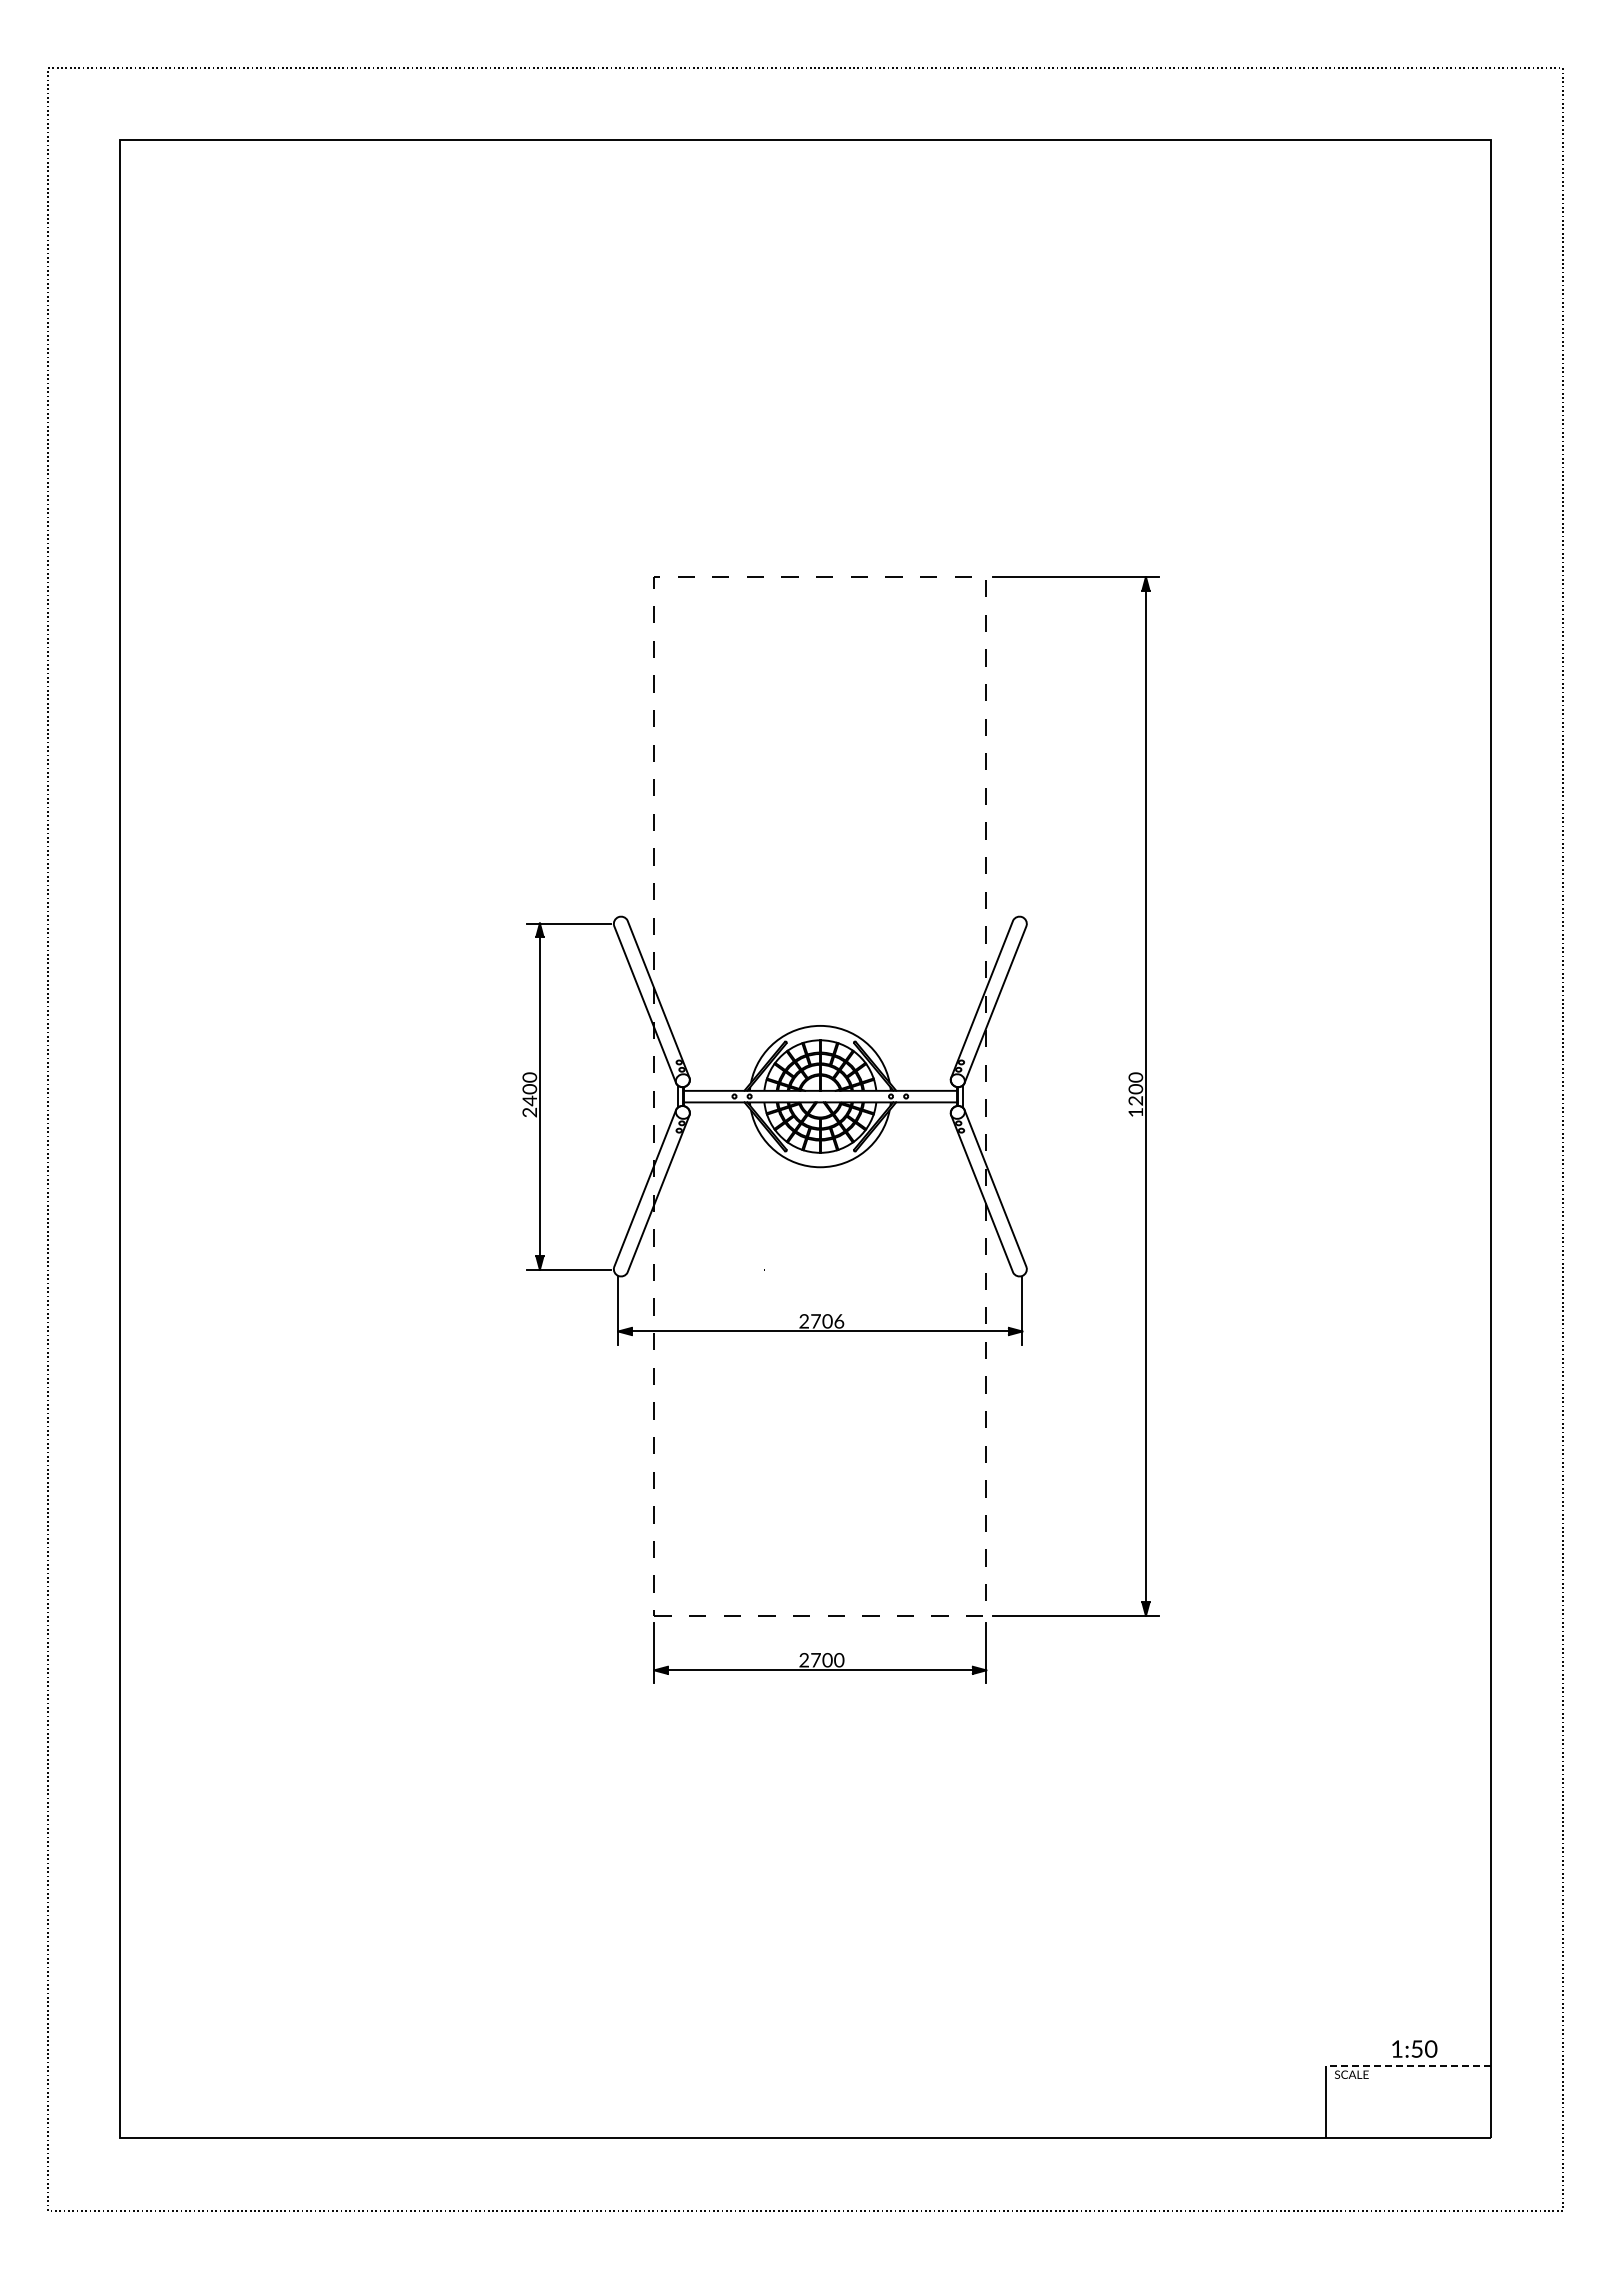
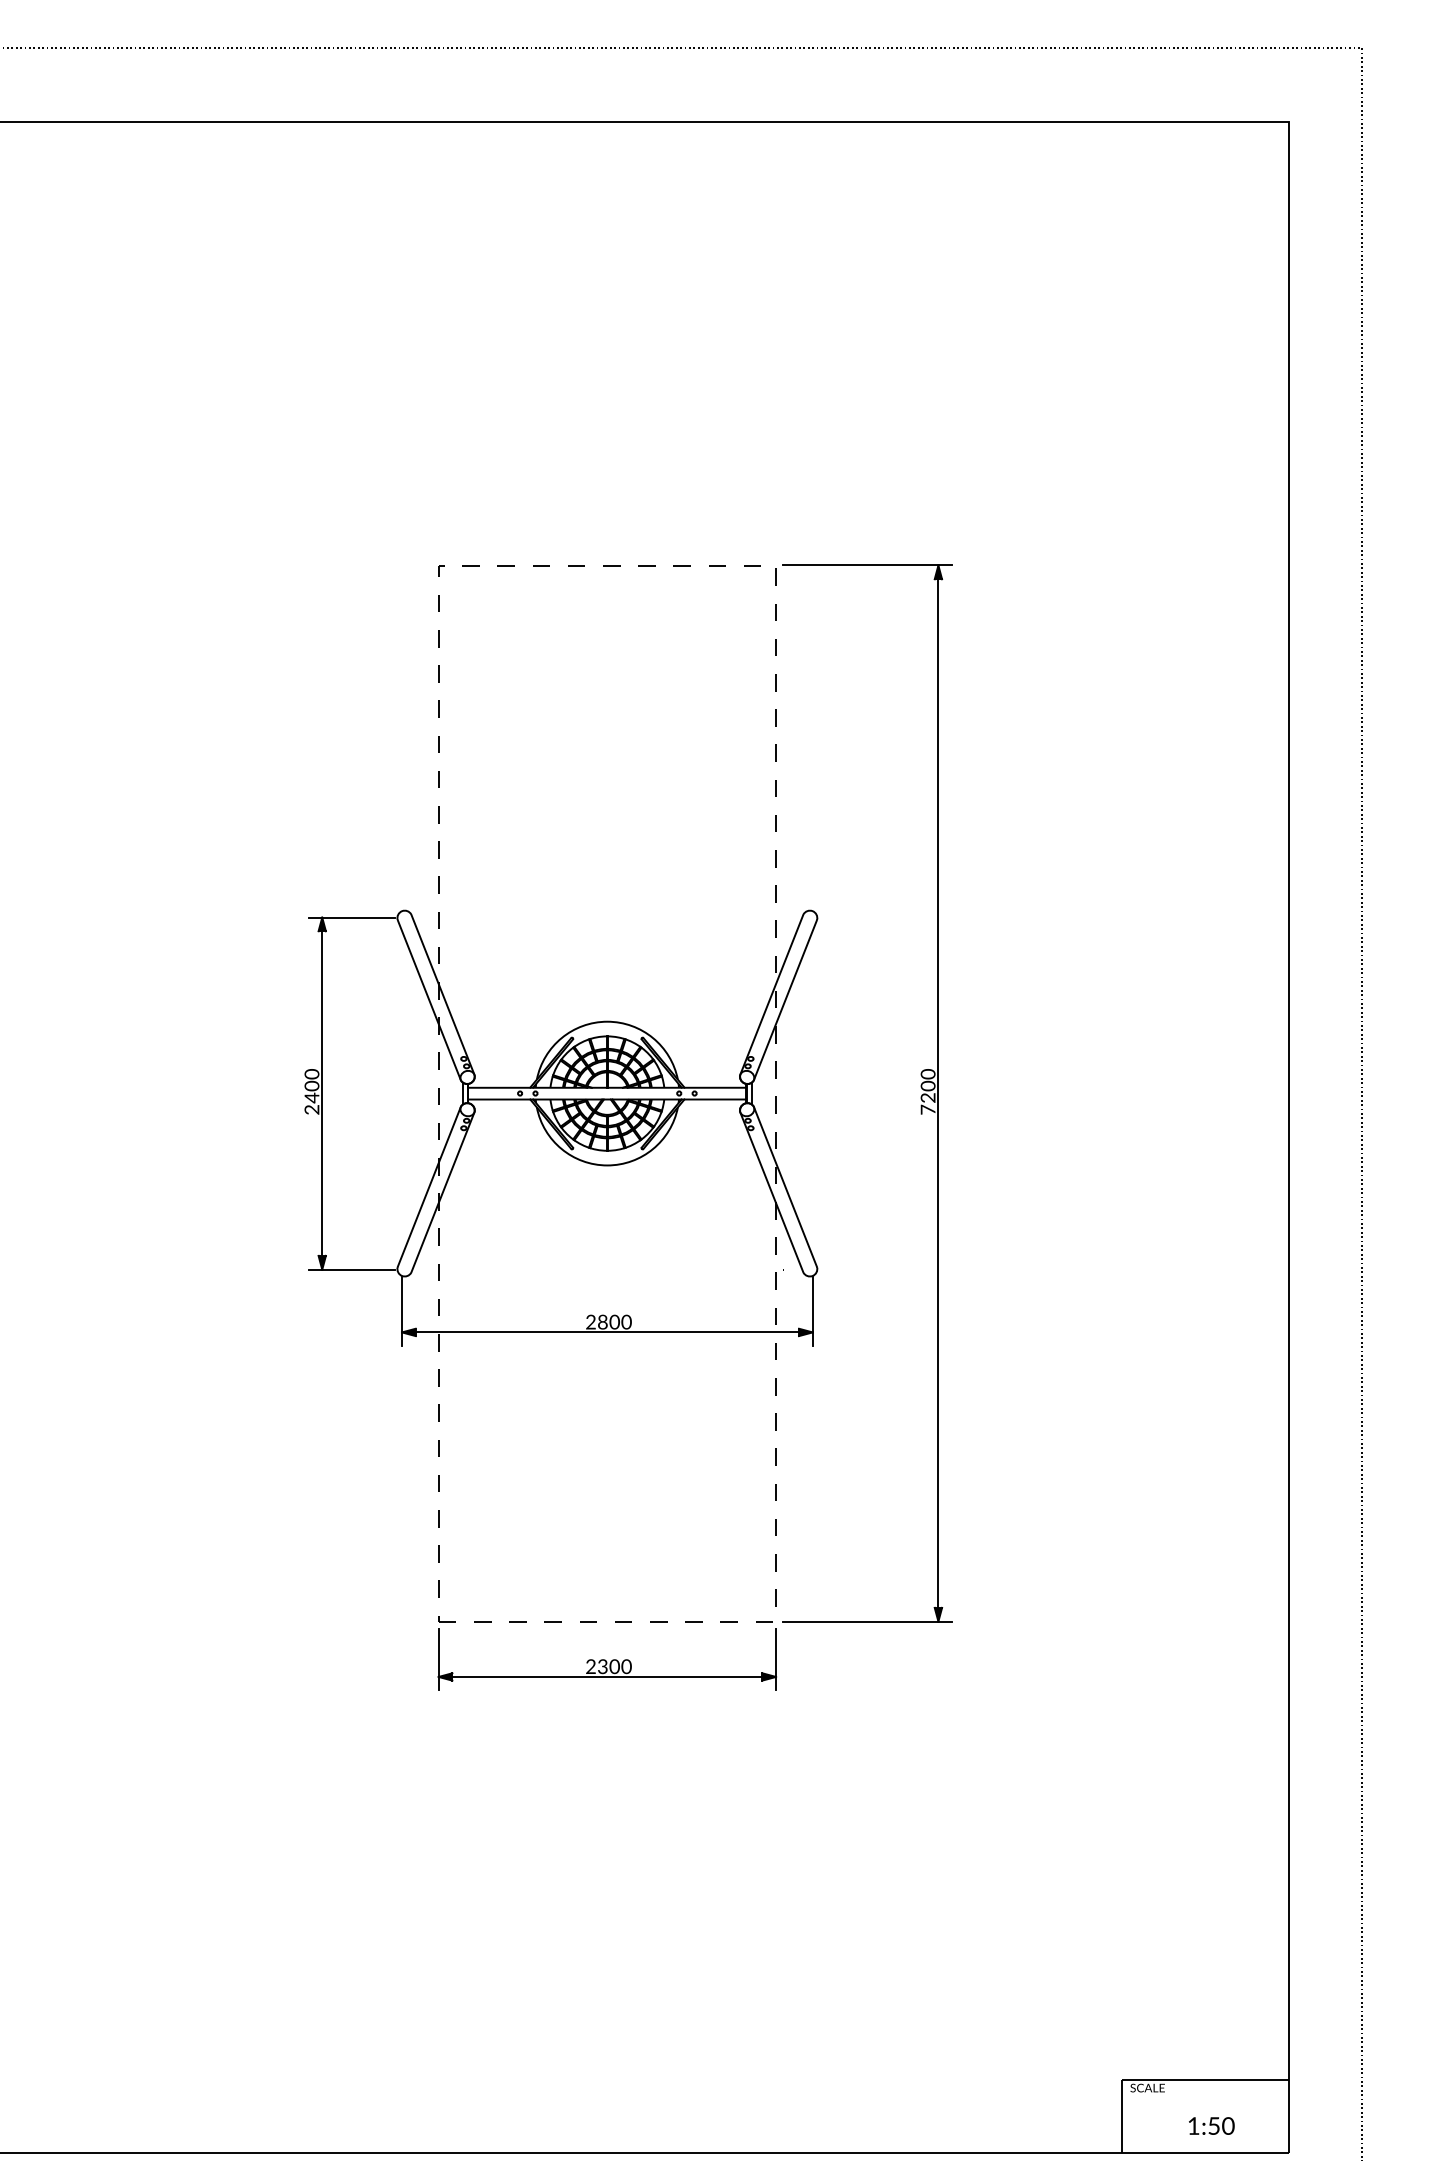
text: (1135, 1112) -> (927, 1109), 1200 -> 7200
text: (827, 1321) -> (614, 1322), 2706 -> 2800
text: (815, 1660) -> (602, 1666), 2700 -> 2300
text: (1414, 2048) -> (1211, 2125), moved
line: (1407, 2066) -> (1204, 2079), dashed -> solid

